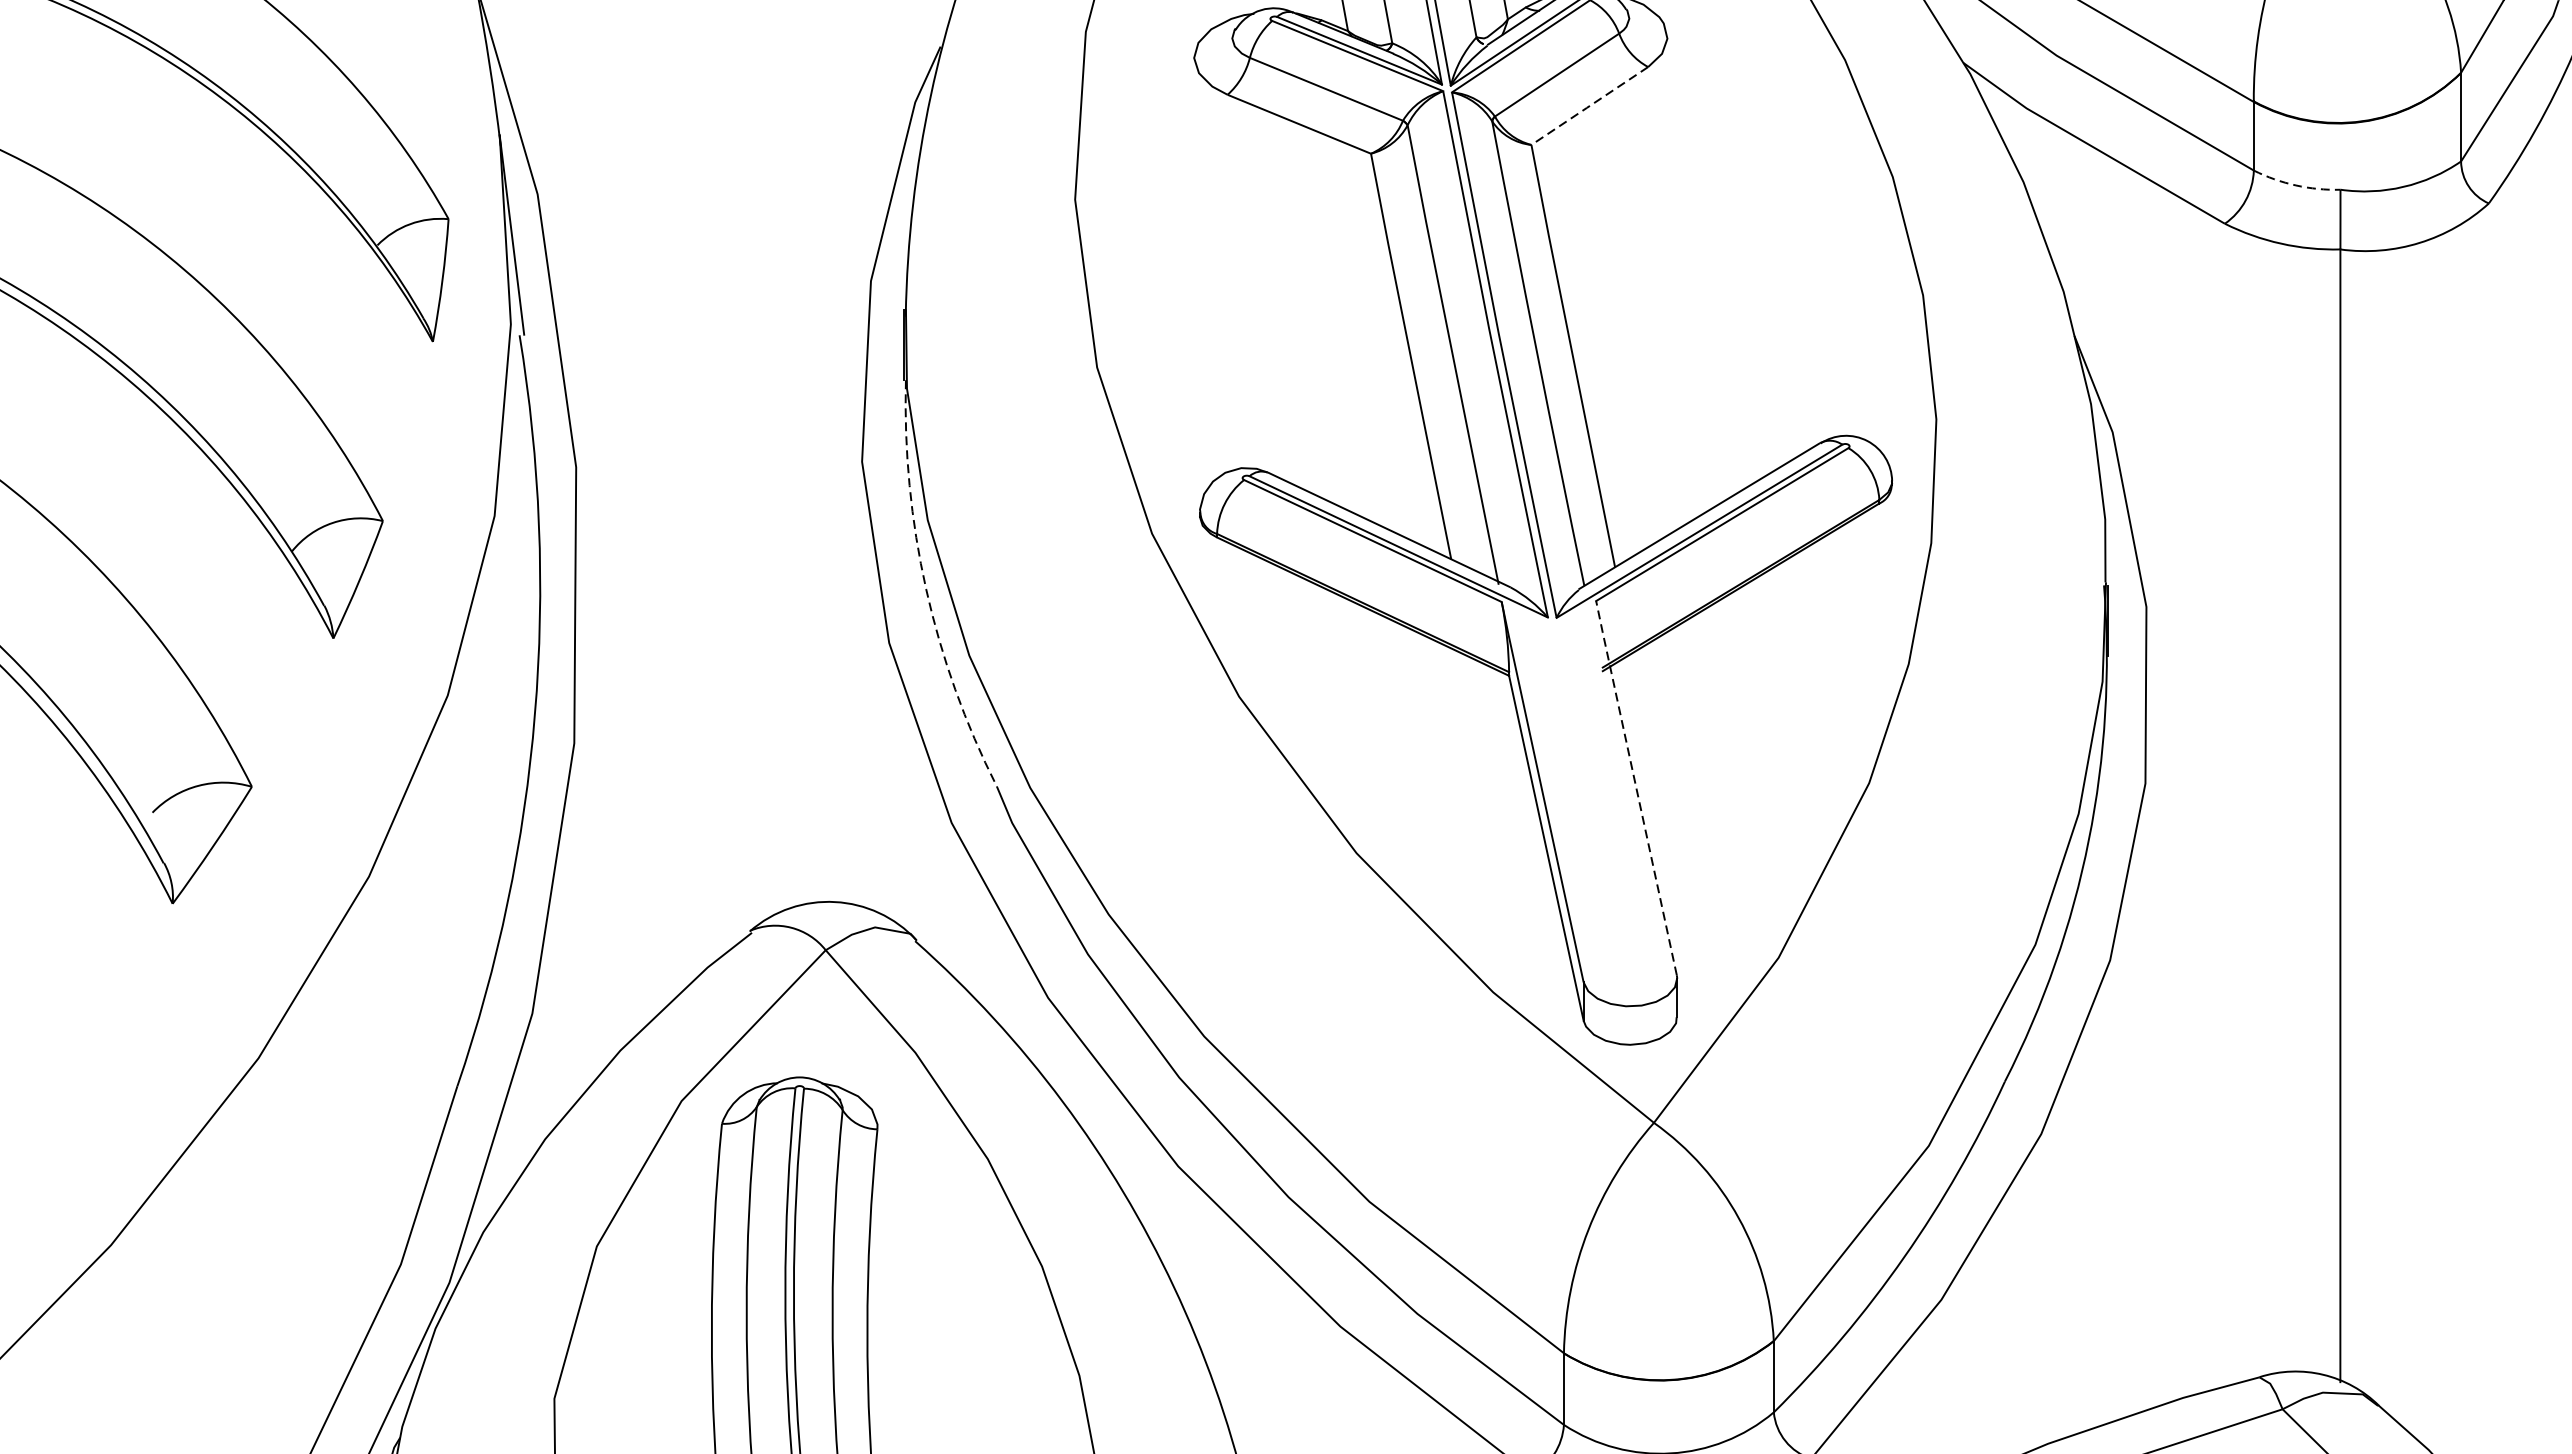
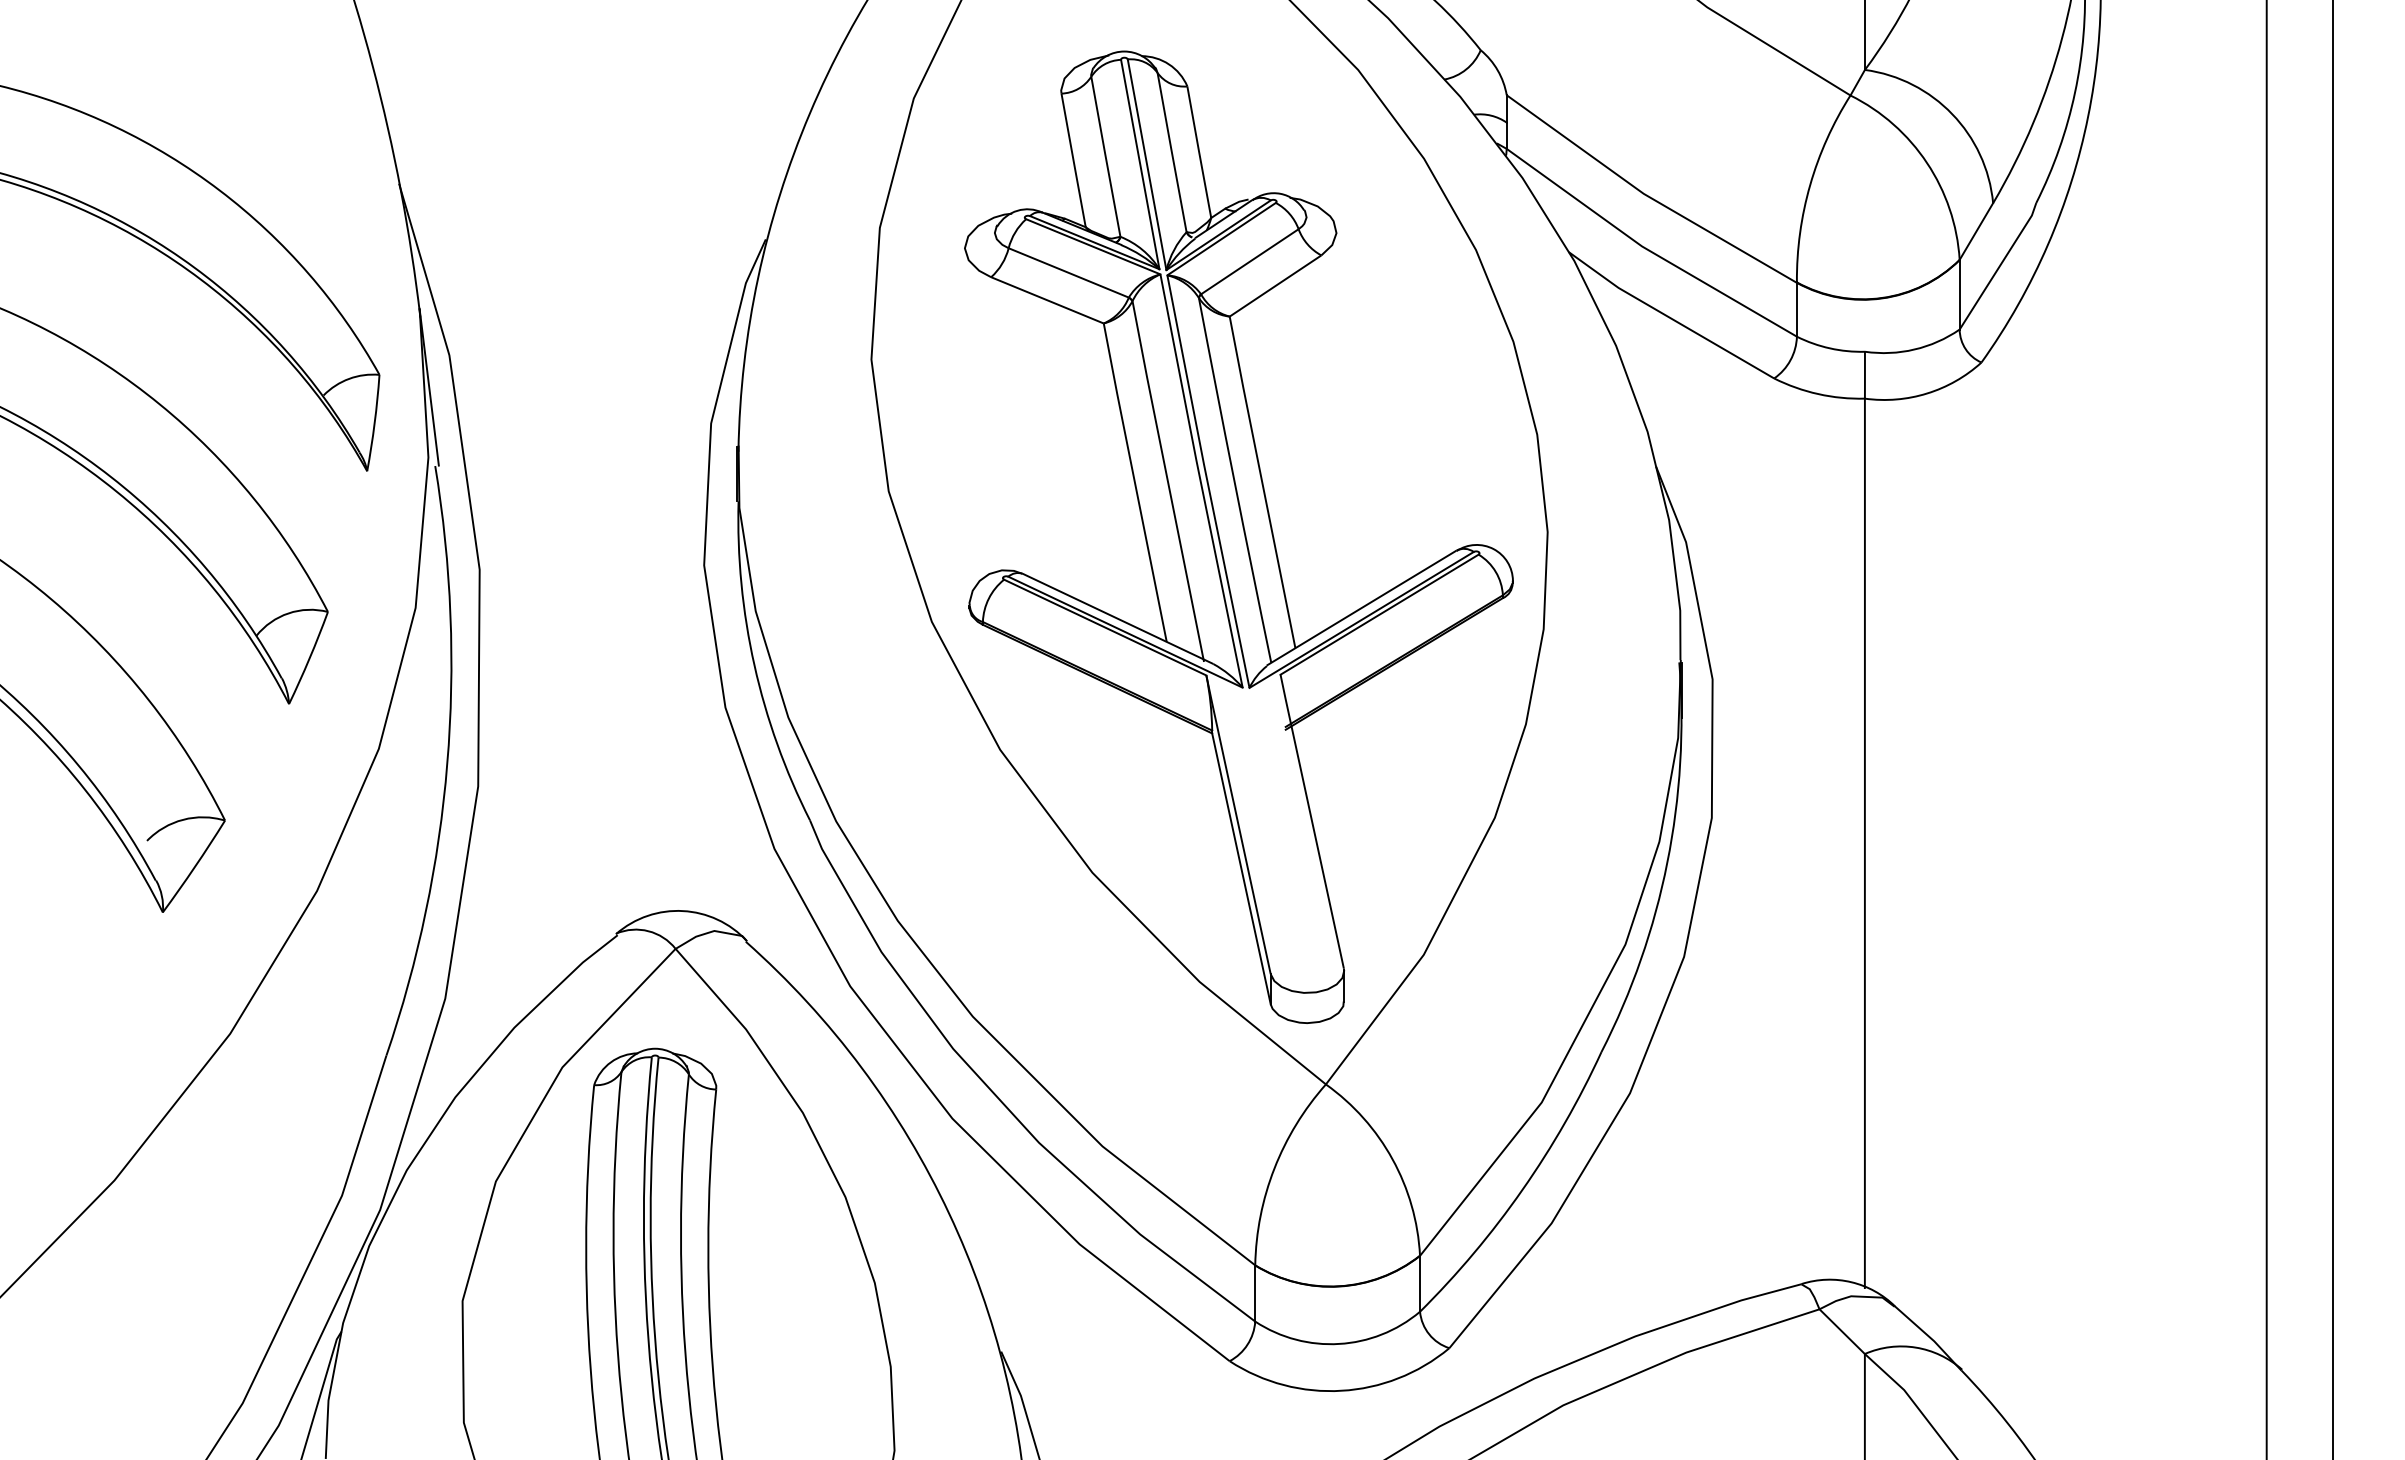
line: (1588, 106) -> (1274, 286), dashed -> solid
arc: (2296, 185) -> (1830, 348), dashed -> solid
arc: (926, 589) -> (754, 665), dashed -> solid
line: (1635, 786) -> (1311, 820), dashed -> solid

